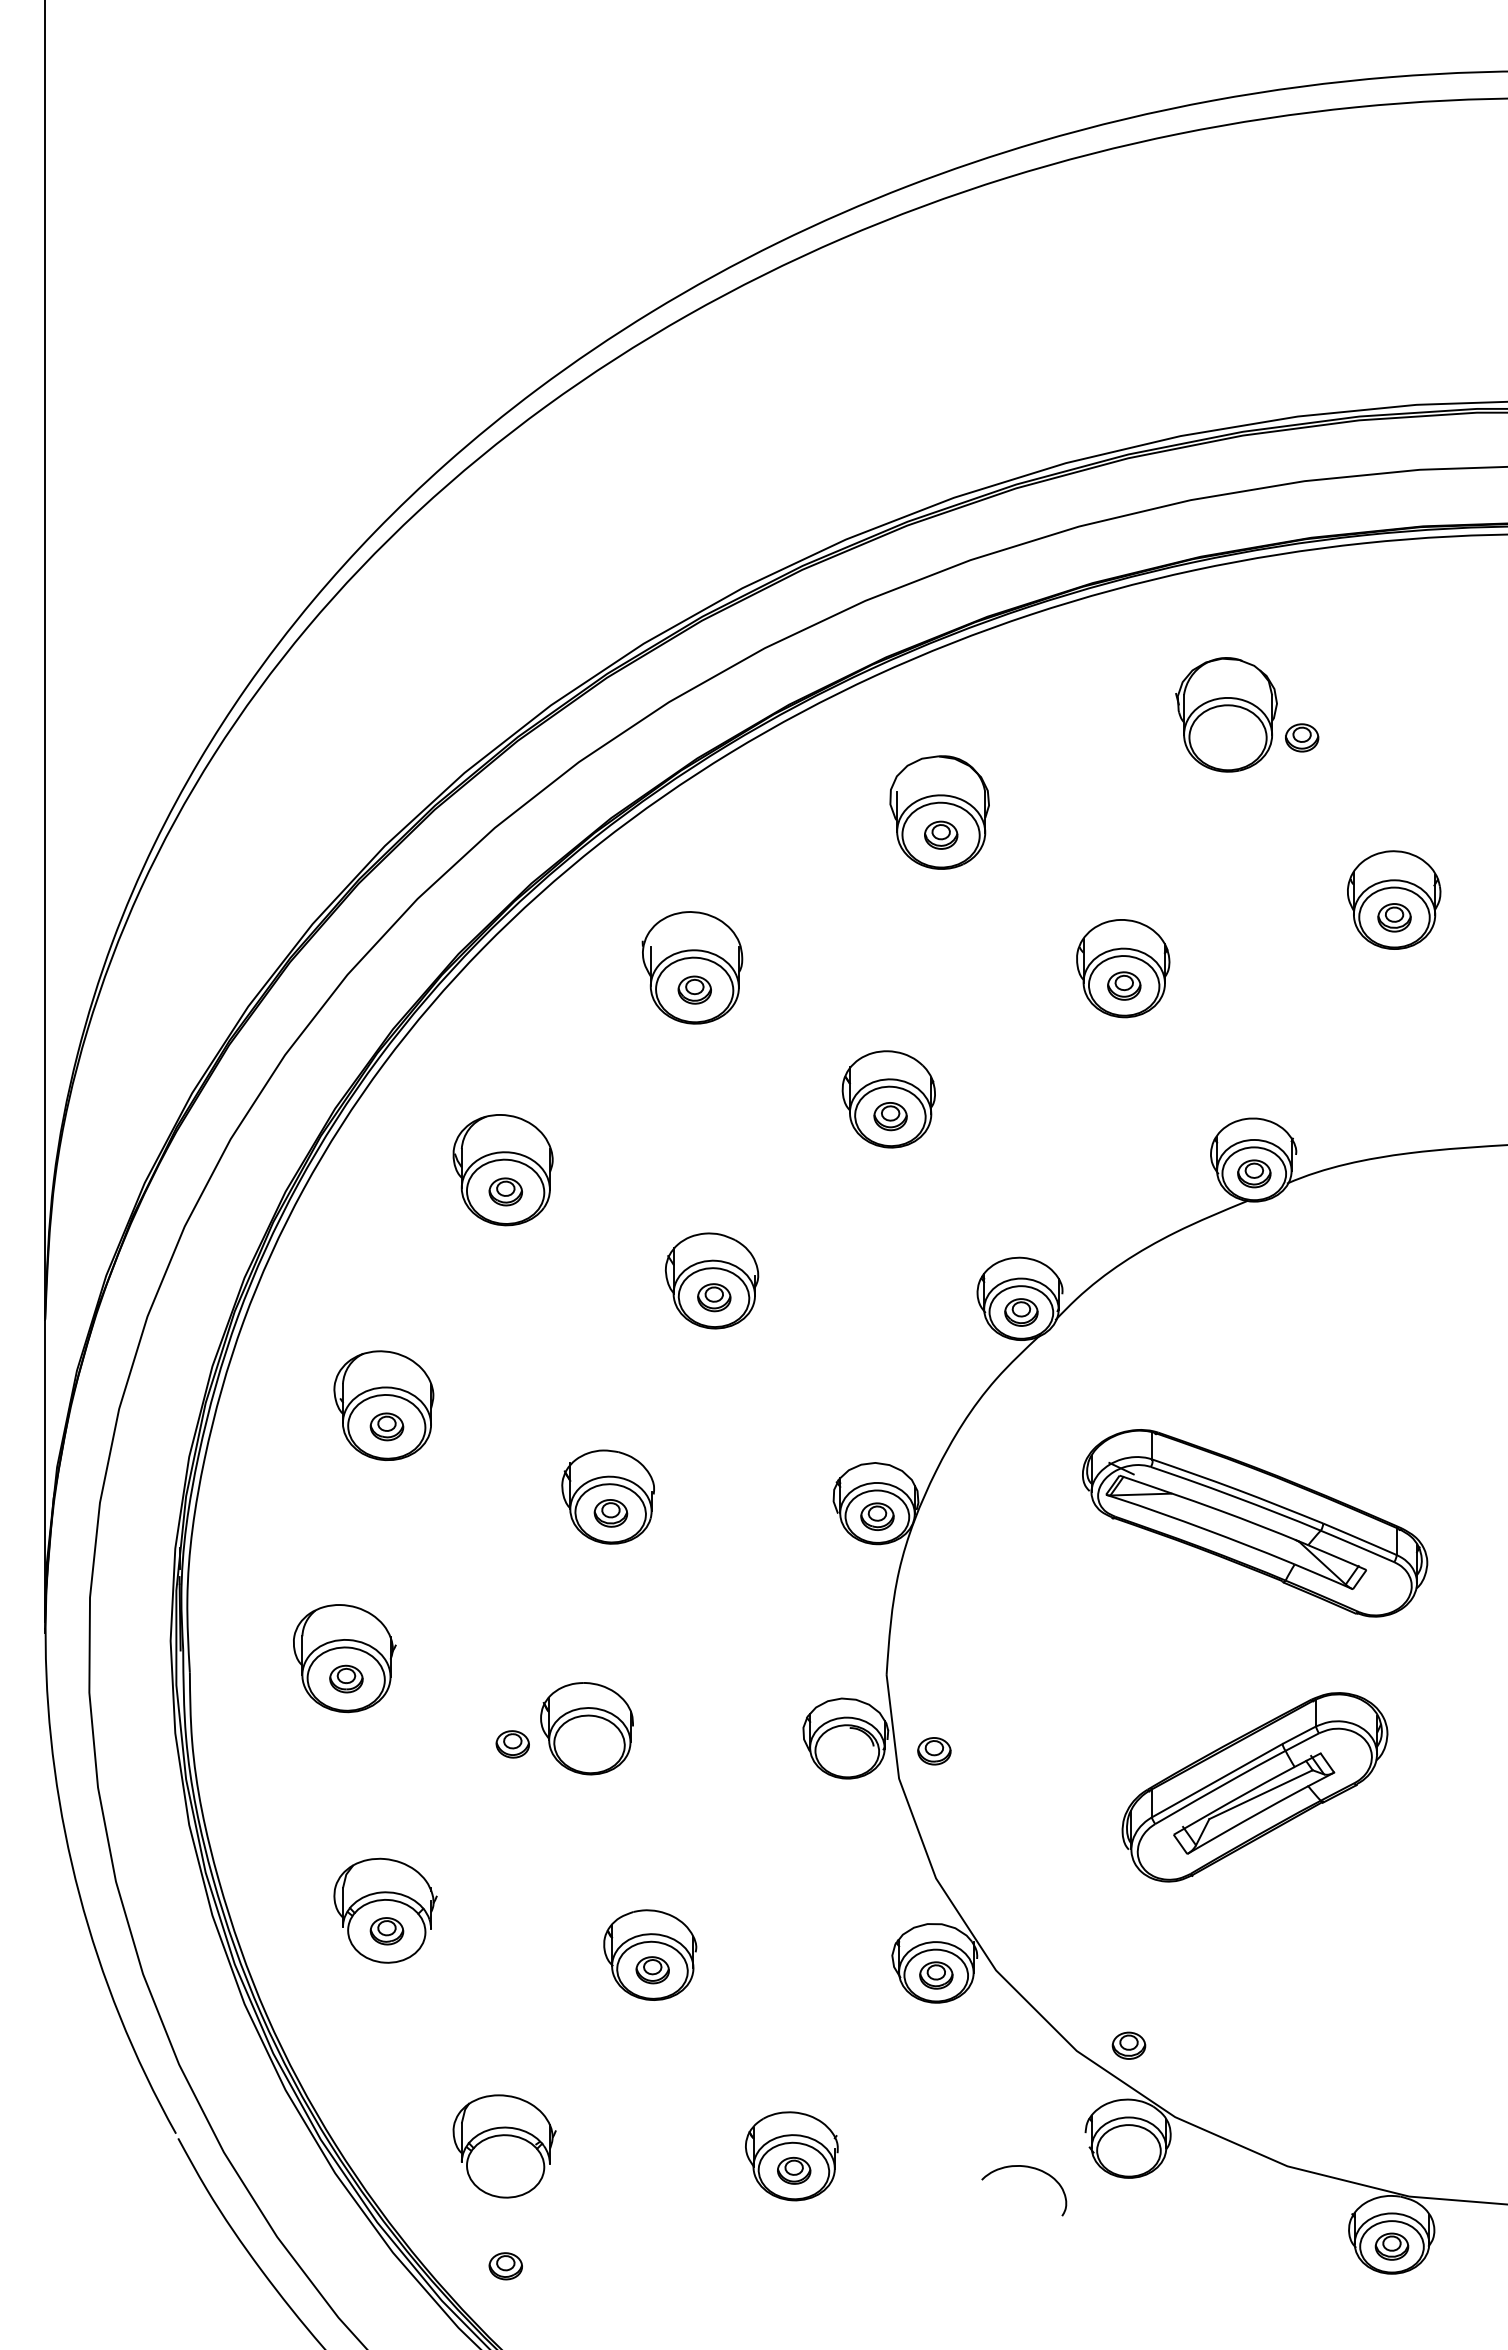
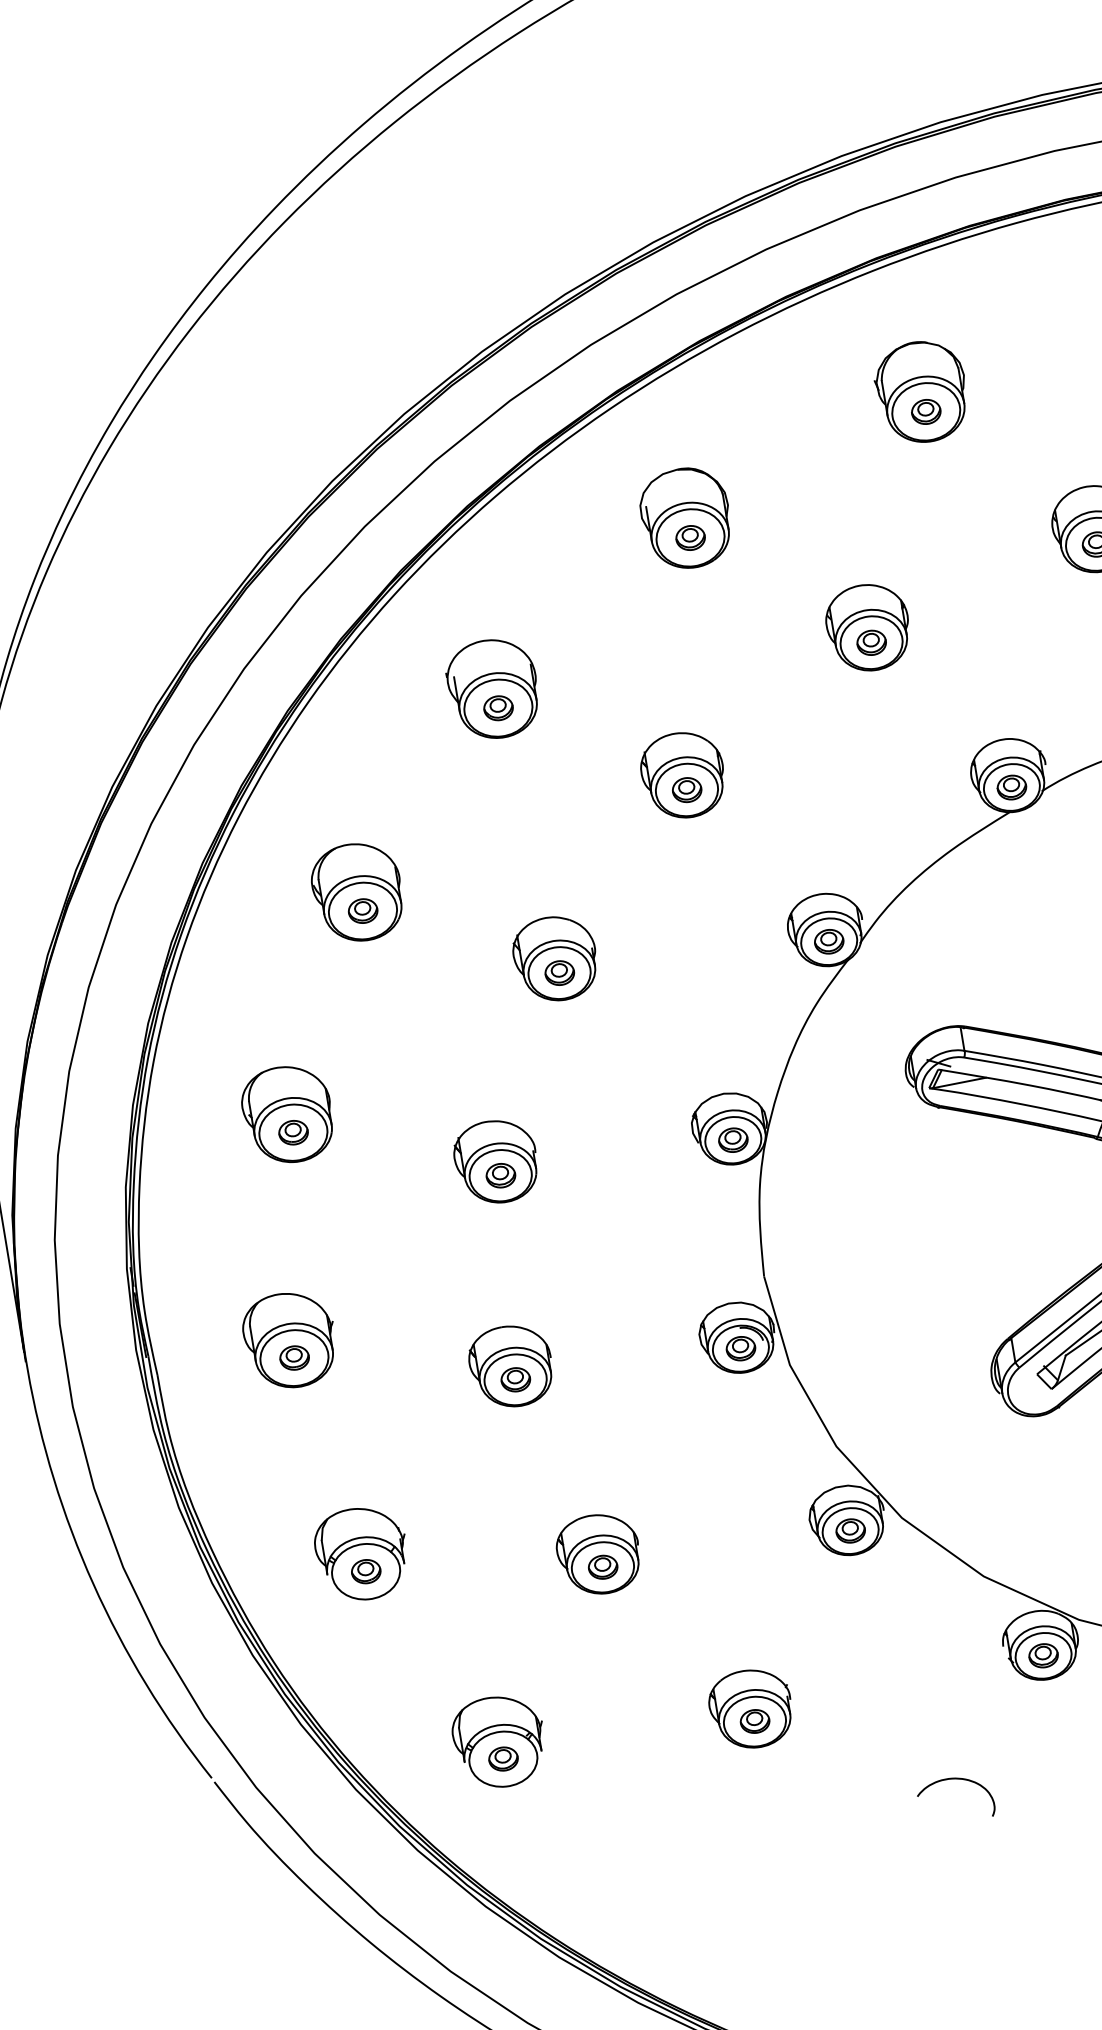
part: (1302, 737) -> (926, 411), moved
part: (512, 1744) -> (515, 1379), moved
part: (934, 1751) -> (741, 1348), moved
part: (1128, 2045) -> (1043, 1655), moved
curve: (1030, 2168) -> (958, 1779), moved
part: (505, 2266) -> (503, 1759), moved

